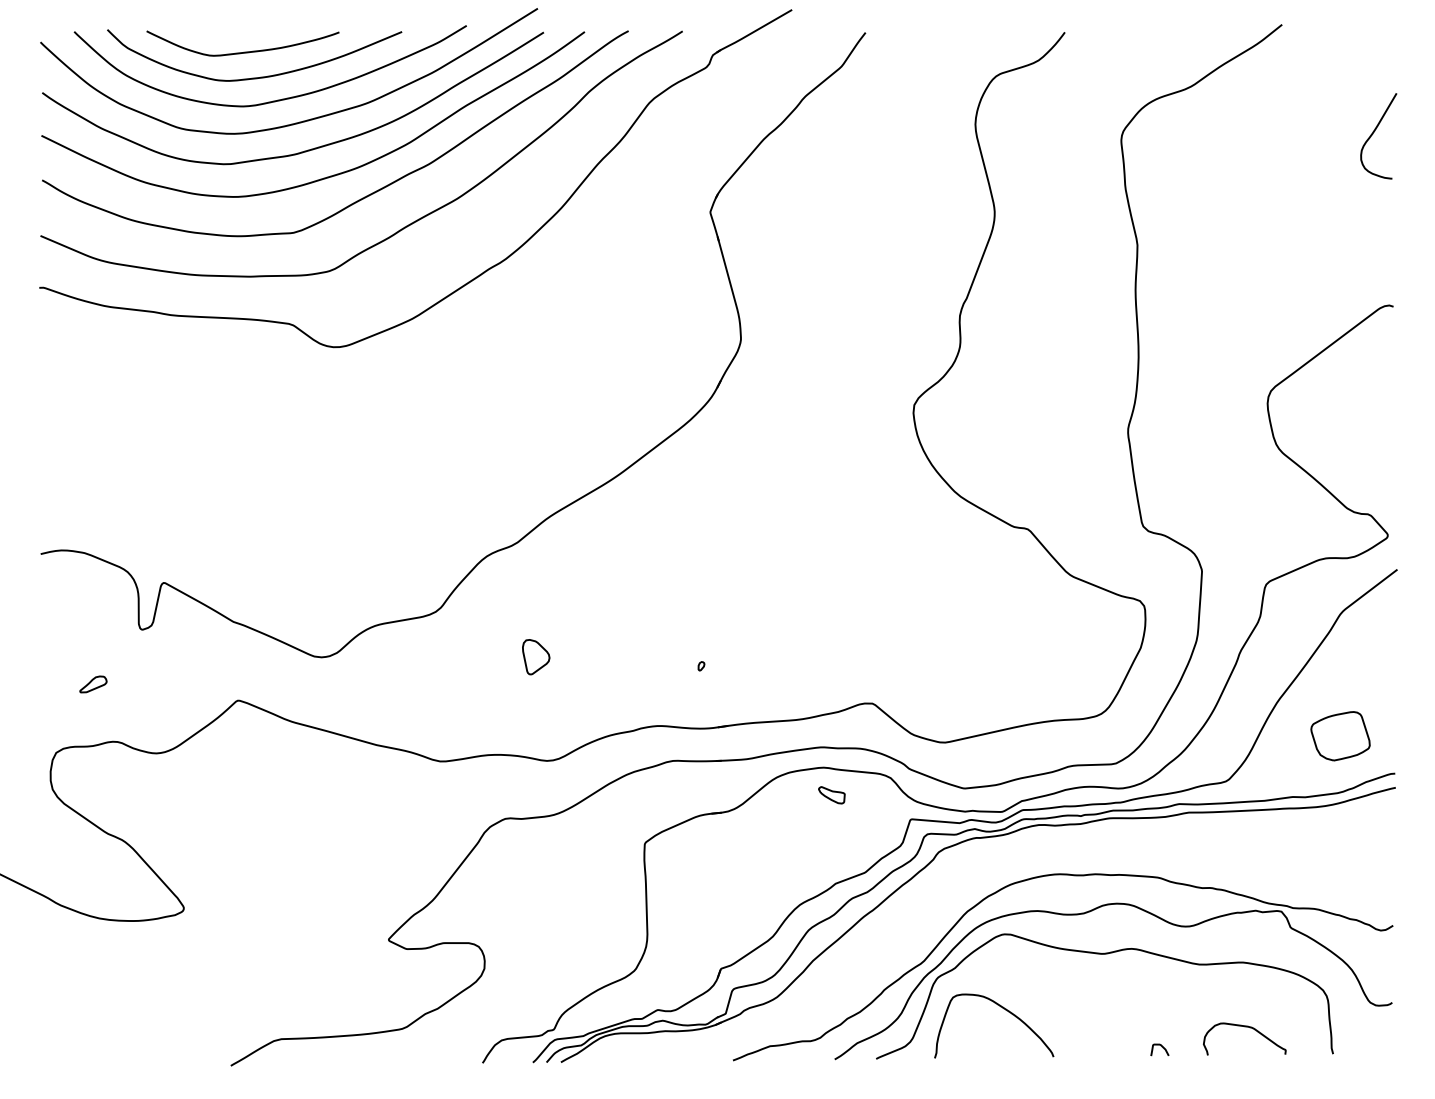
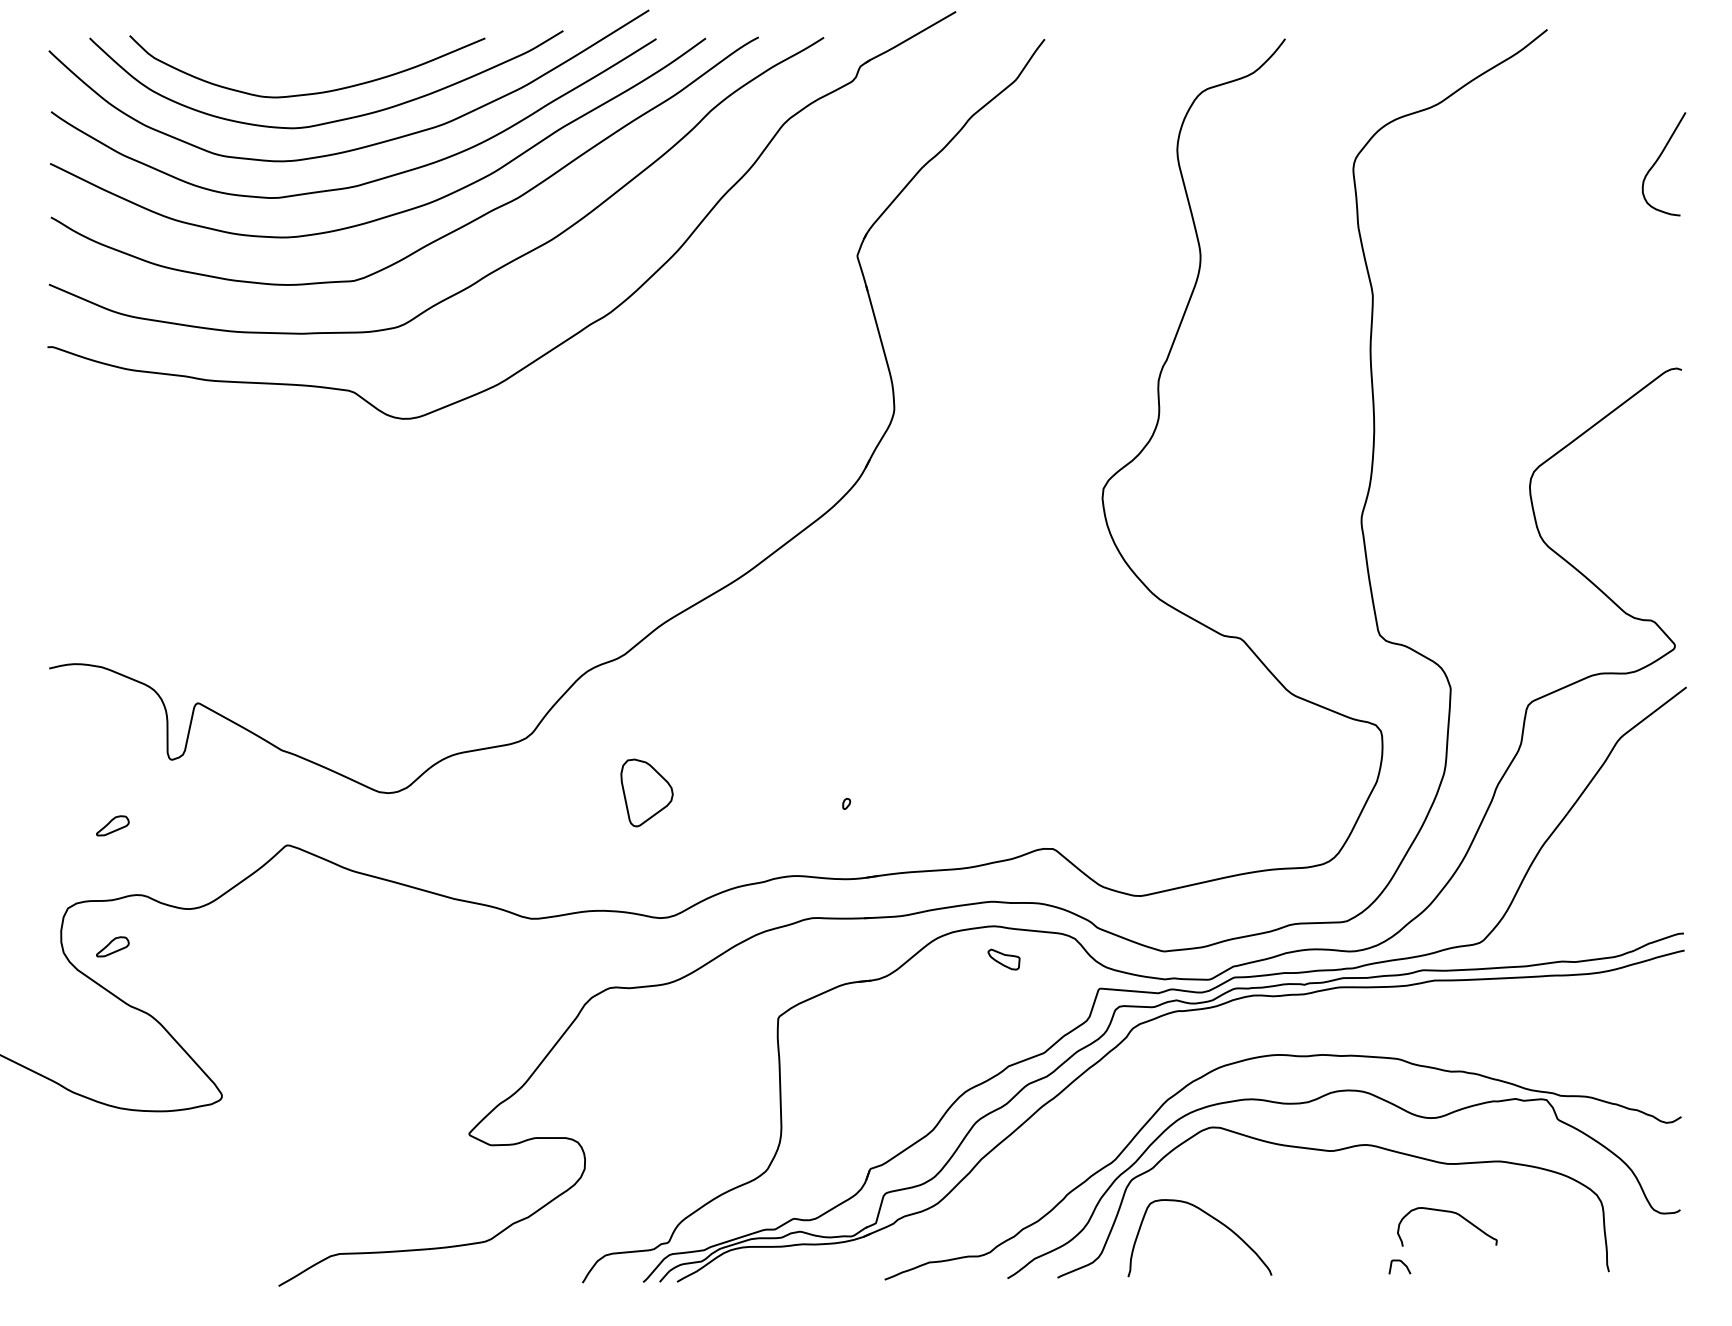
curve: (242, 51) -> (292, 62), removed
part: (536, 656) -> (647, 792), size x1.6
part: (1340, 736) -> (1617, 888), removed
part: (93, 784) -> (112, 946), added
curve: (1249, 1028) -> (1452, 1213), moved

